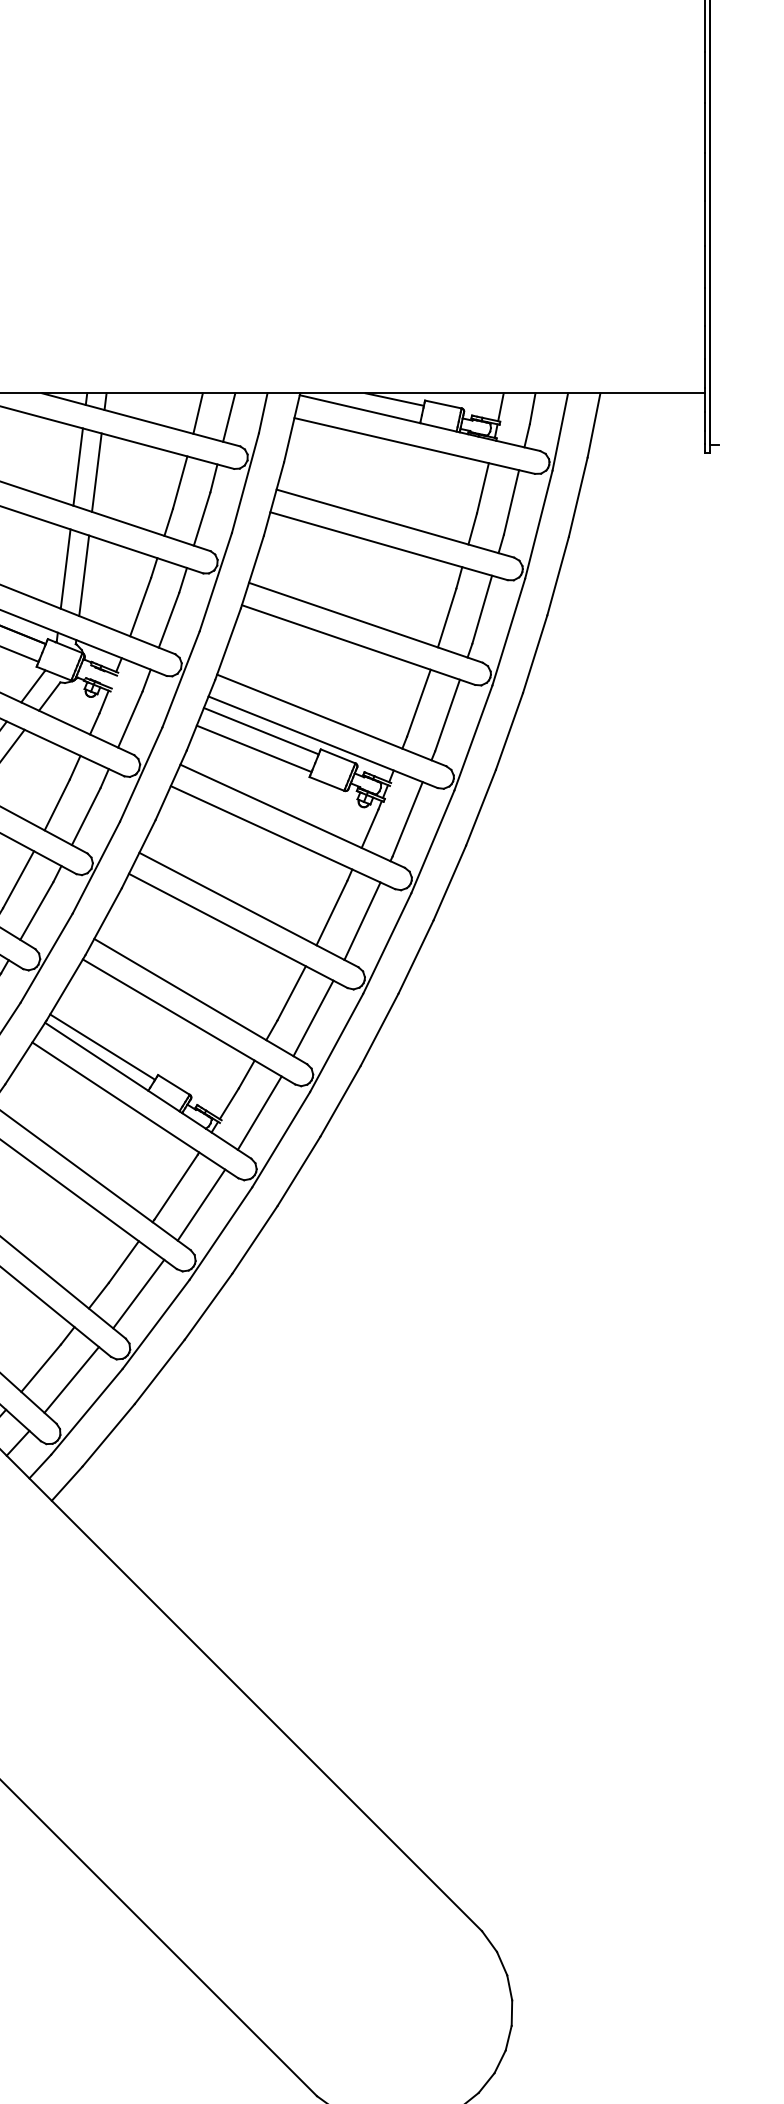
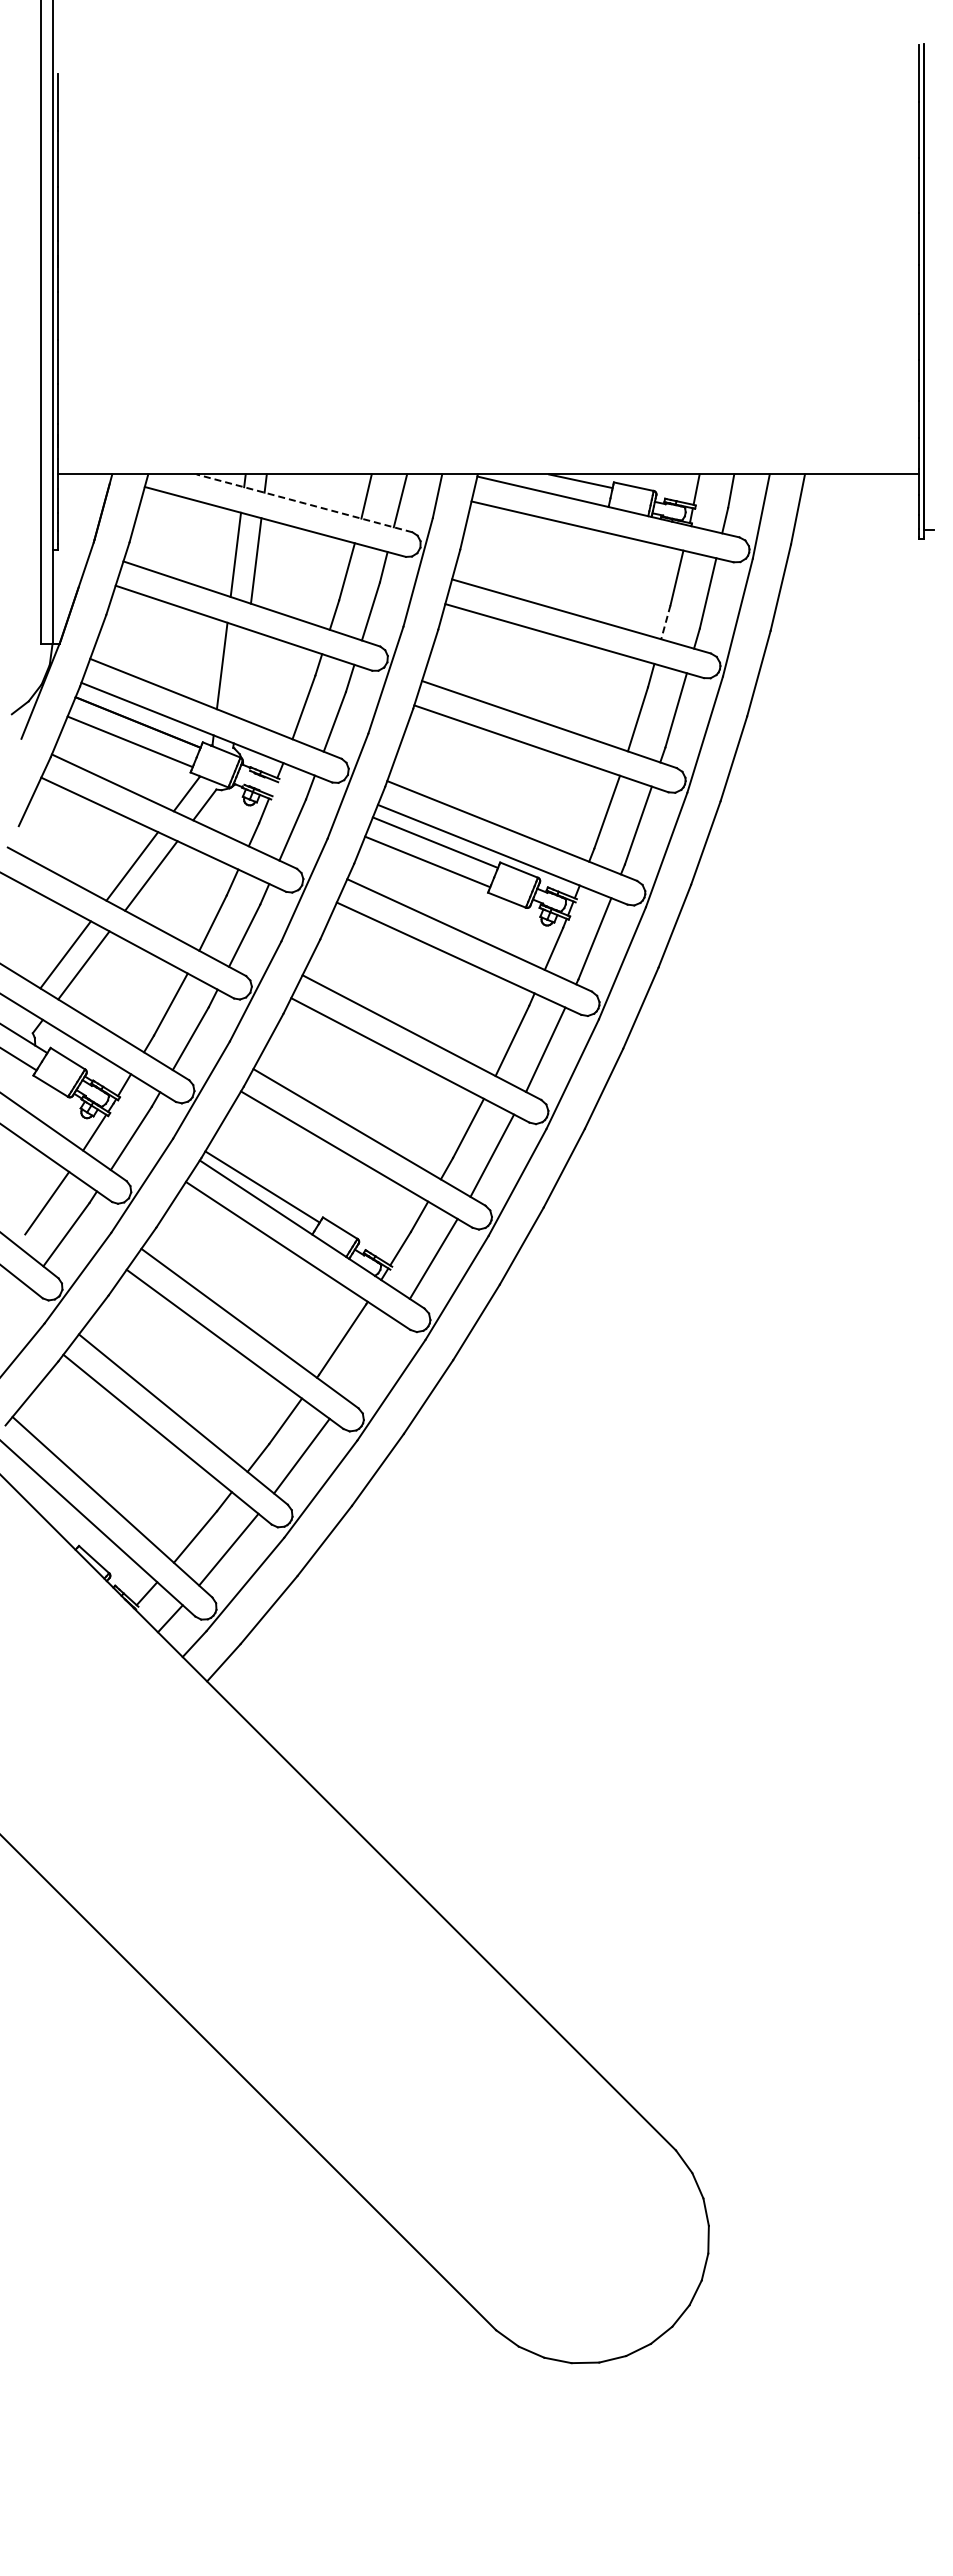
line: (141, 419) -> (304, 503), solid -> dashed
line: (472, 529) -> (665, 622), solid -> dashed
line: (84, 575) -> (242, 673), removed
line: (201, 1204) -> (370, 1358), removed

